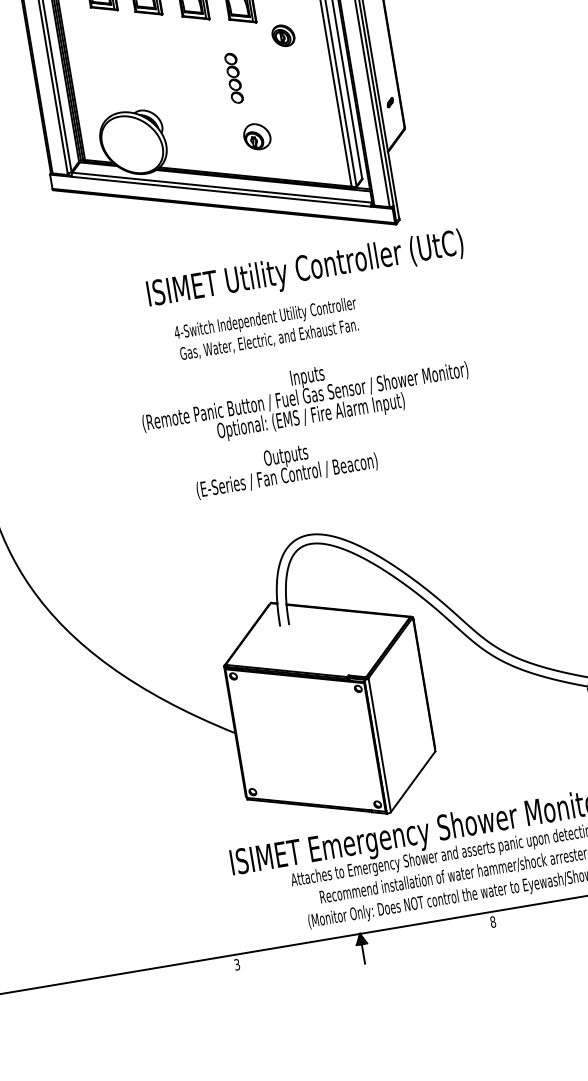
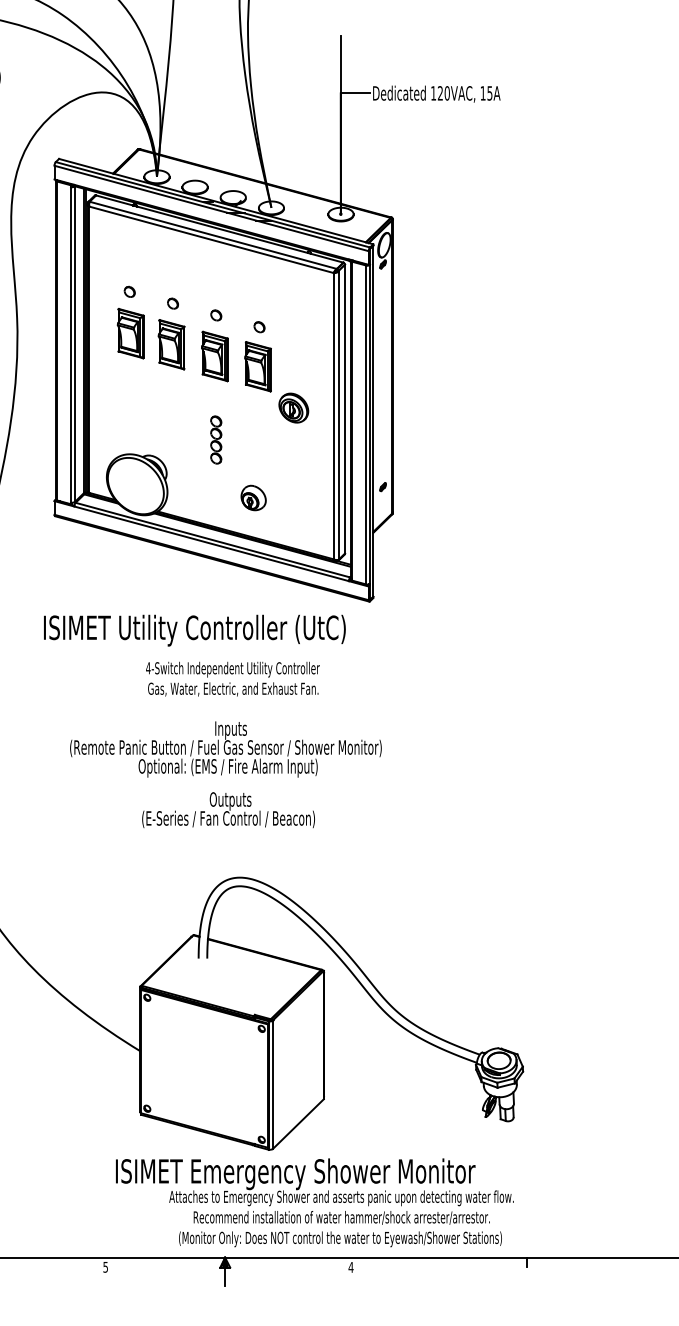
part: (282, 35) -> (293, 407), size x1.43
part: (234, 77) -> (216, 439), moved
text: (305, 270) -> (194, 630), moved
text: (305, 398) -> (225, 749), moved
text: (492, 922) -> (350, 1267), 8 -> 4
text: (236, 963) -> (105, 1266), 3 -> 5

